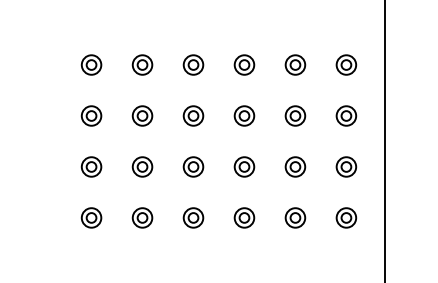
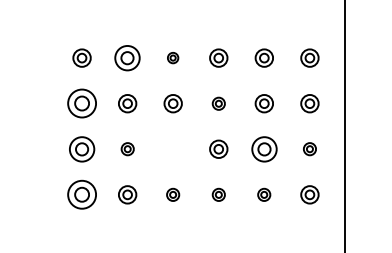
part: (142, 64) -> (127, 57), size x1.4
part: (192, 64) -> (172, 57), size x0.6
part: (90, 115) -> (81, 103), size x1.6
part: (244, 115) -> (218, 103), size x0.7
part: (90, 166) -> (81, 148), size x1.4
part: (142, 166) -> (127, 148), size x0.7
part: (192, 166) -> (172, 148), removed
part: (294, 166) -> (263, 148), size x1.4
part: (345, 166) -> (309, 148), size x0.7
part: (90, 217) -> (81, 194), size x1.6
part: (192, 217) -> (172, 194), size x0.7
part: (244, 217) -> (218, 194), size x0.7
part: (294, 217) -> (263, 194), size x0.7

